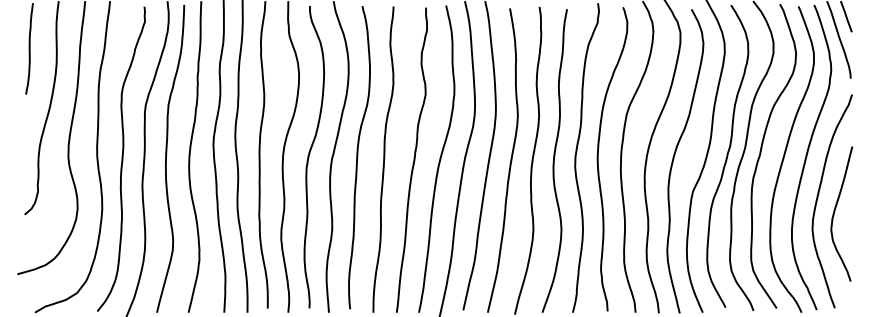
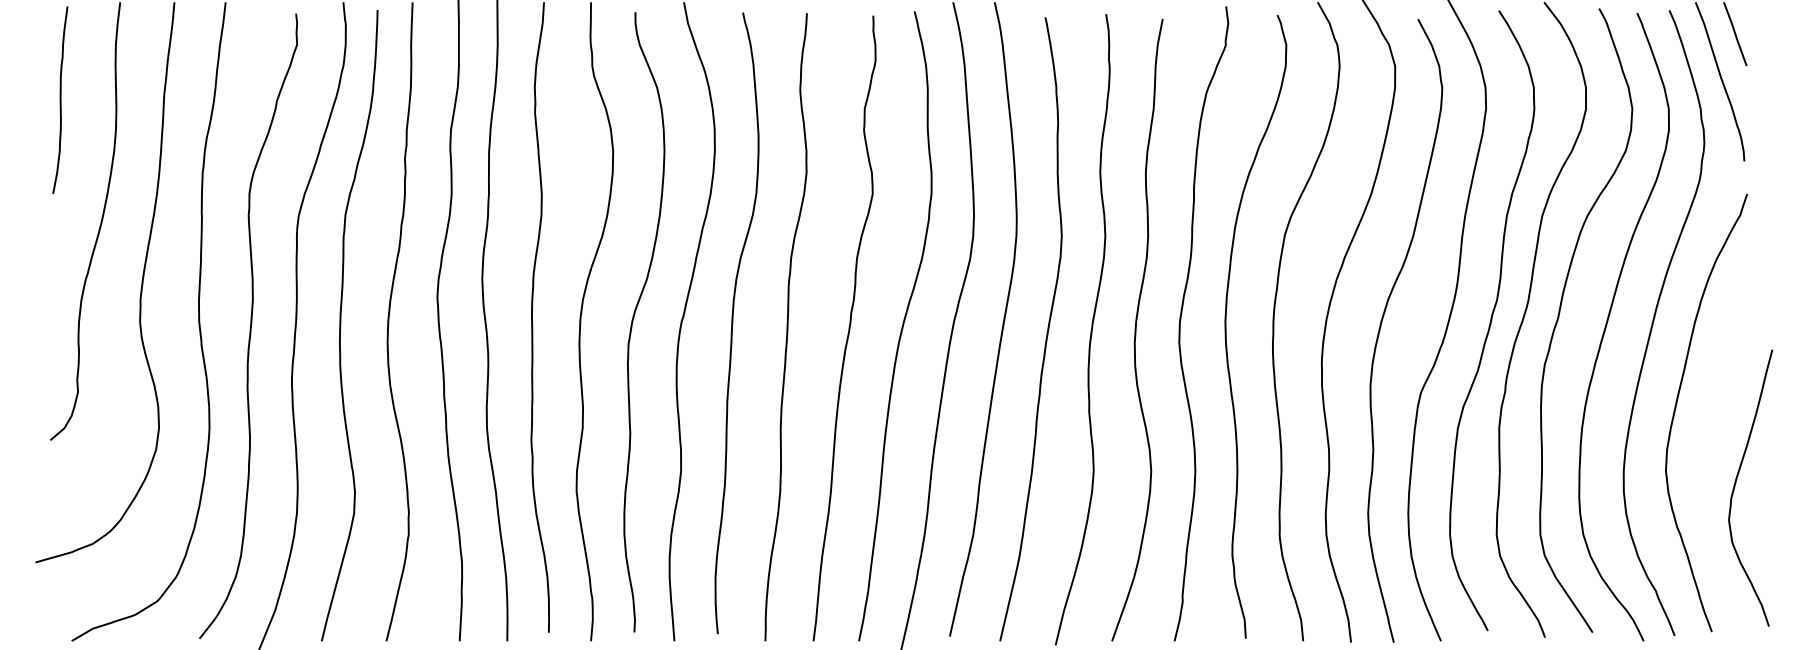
curve: (835, 211) -> (1737, 482), moved

